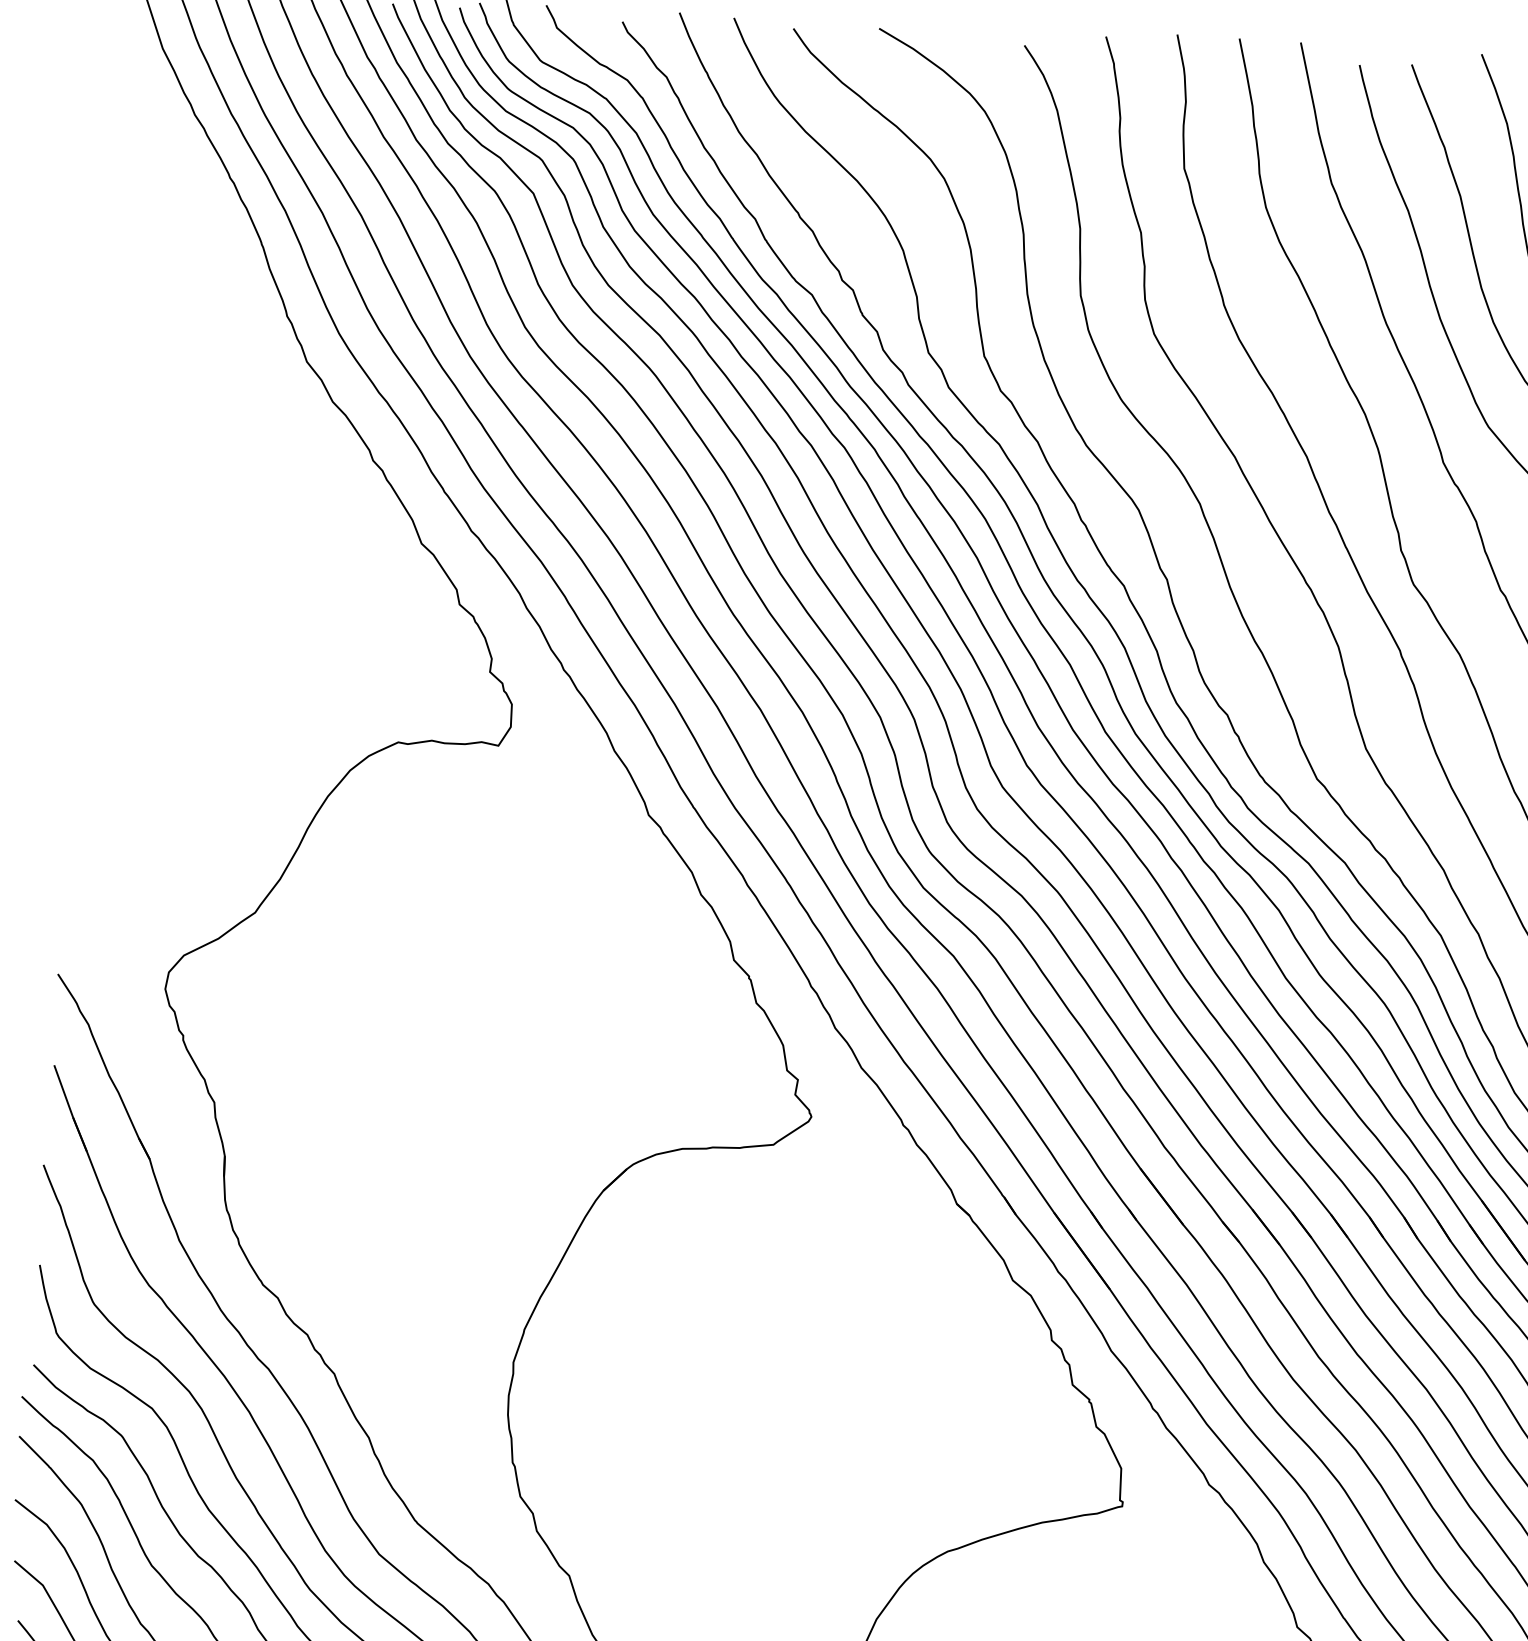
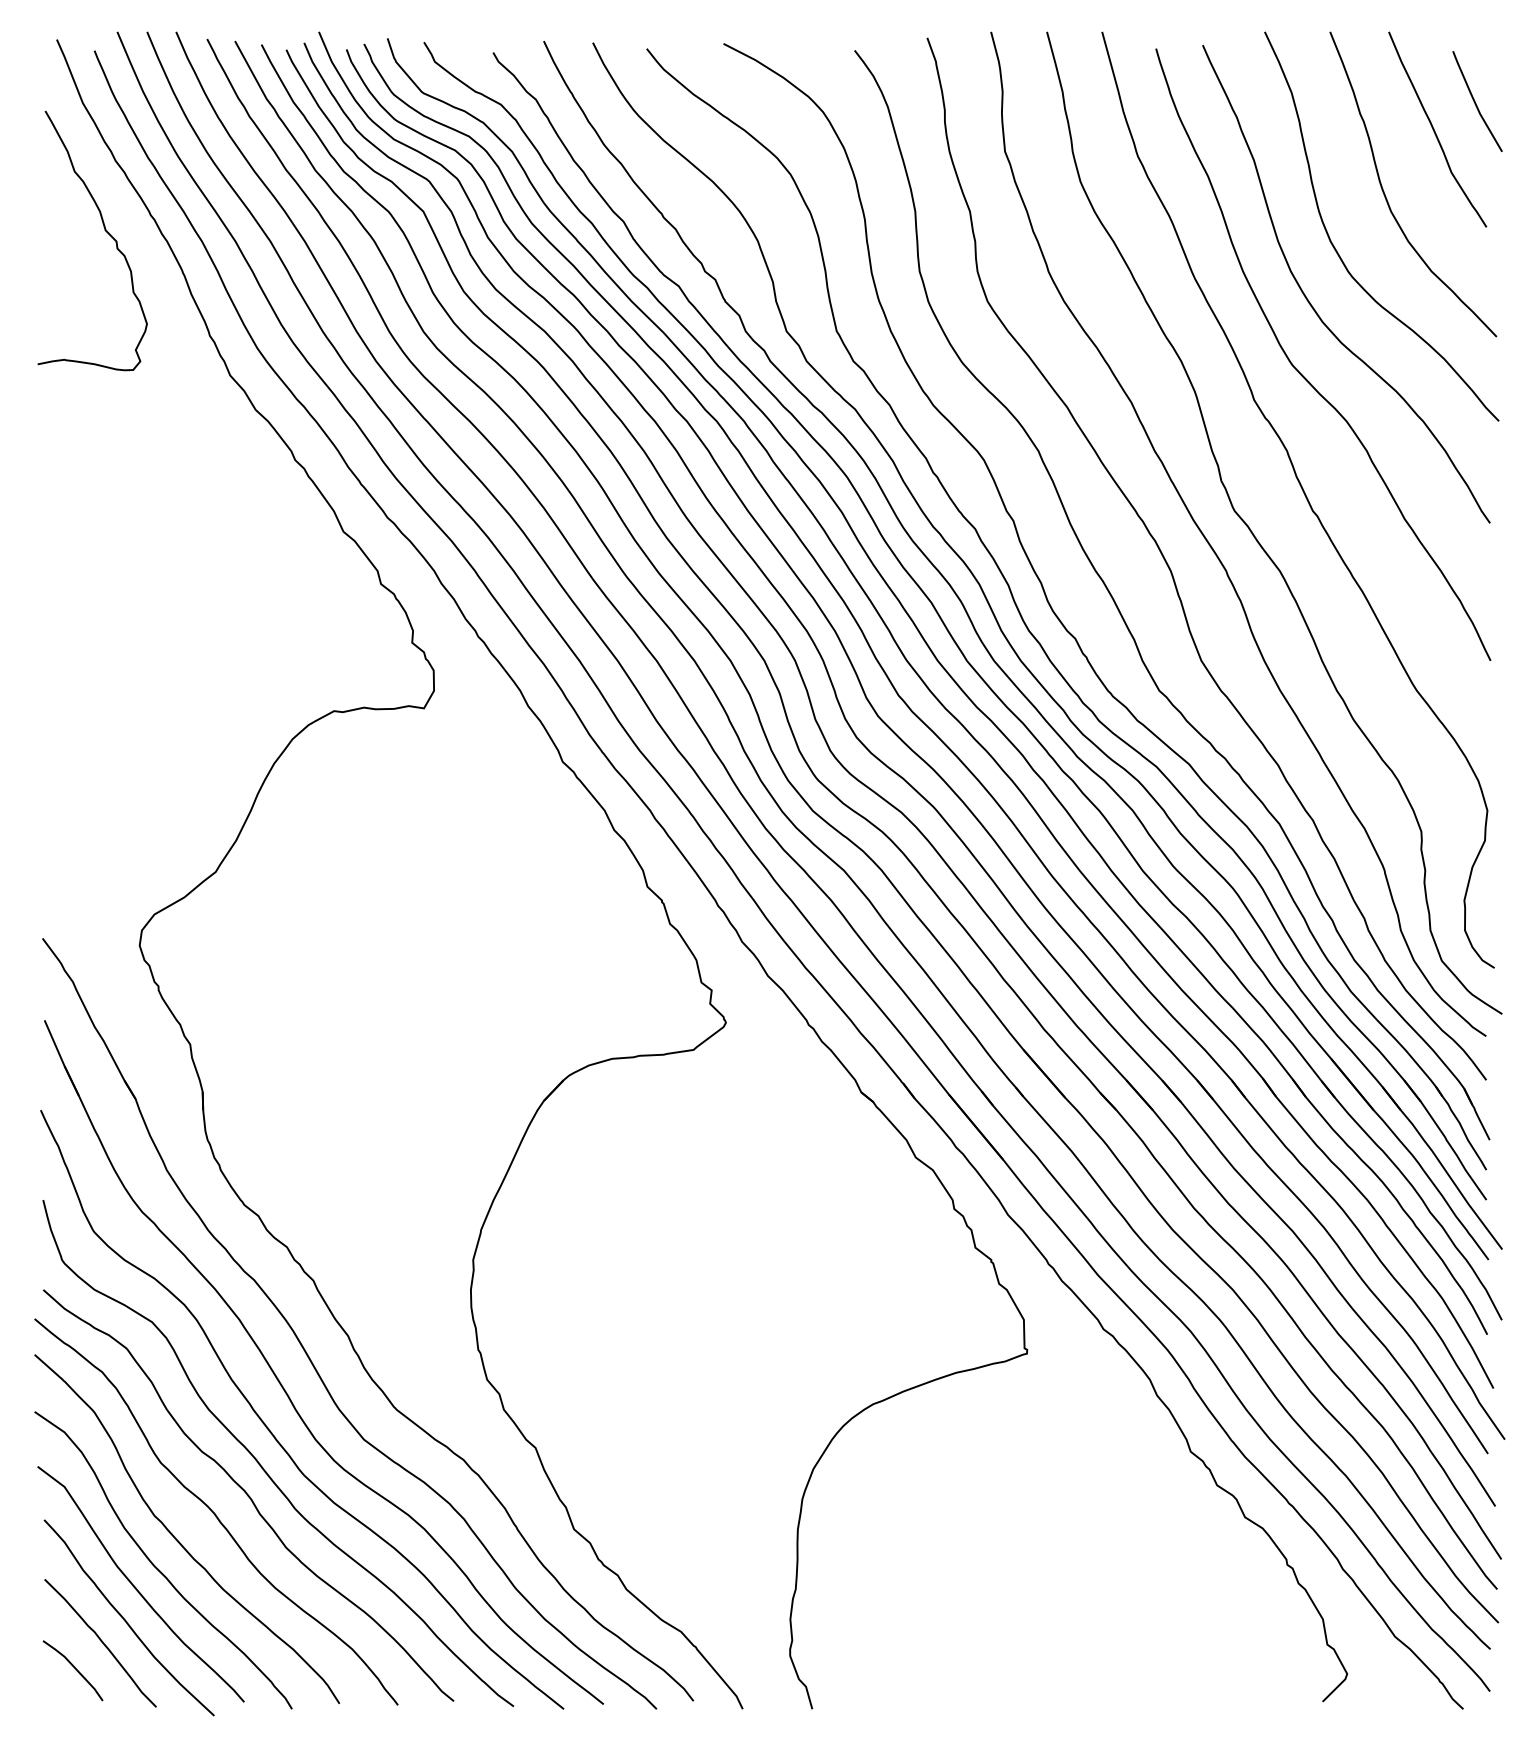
curve: (177, 191) -> (104, 230), added

